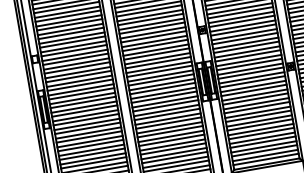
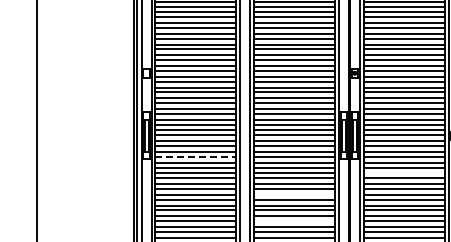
line: (255, 103) -> (403, 173), removed
line: (86, 119) -> (195, 156), solid -> dashed
line: (170, 136) -> (294, 194), removed
line: (174, 157) -> (294, 221), removed

